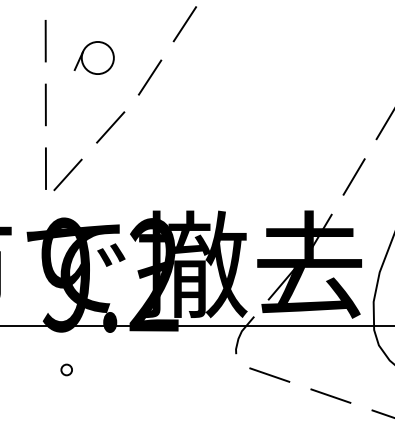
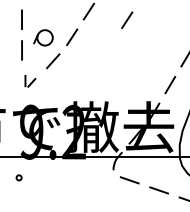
line: (265, 42) -> (127, 20), added
part: (94, 57) -> (43, 37), moved
part: (63, 167) -> (30, 80), size x0.6
circle: (65, 369) -> (18, 177), moved

